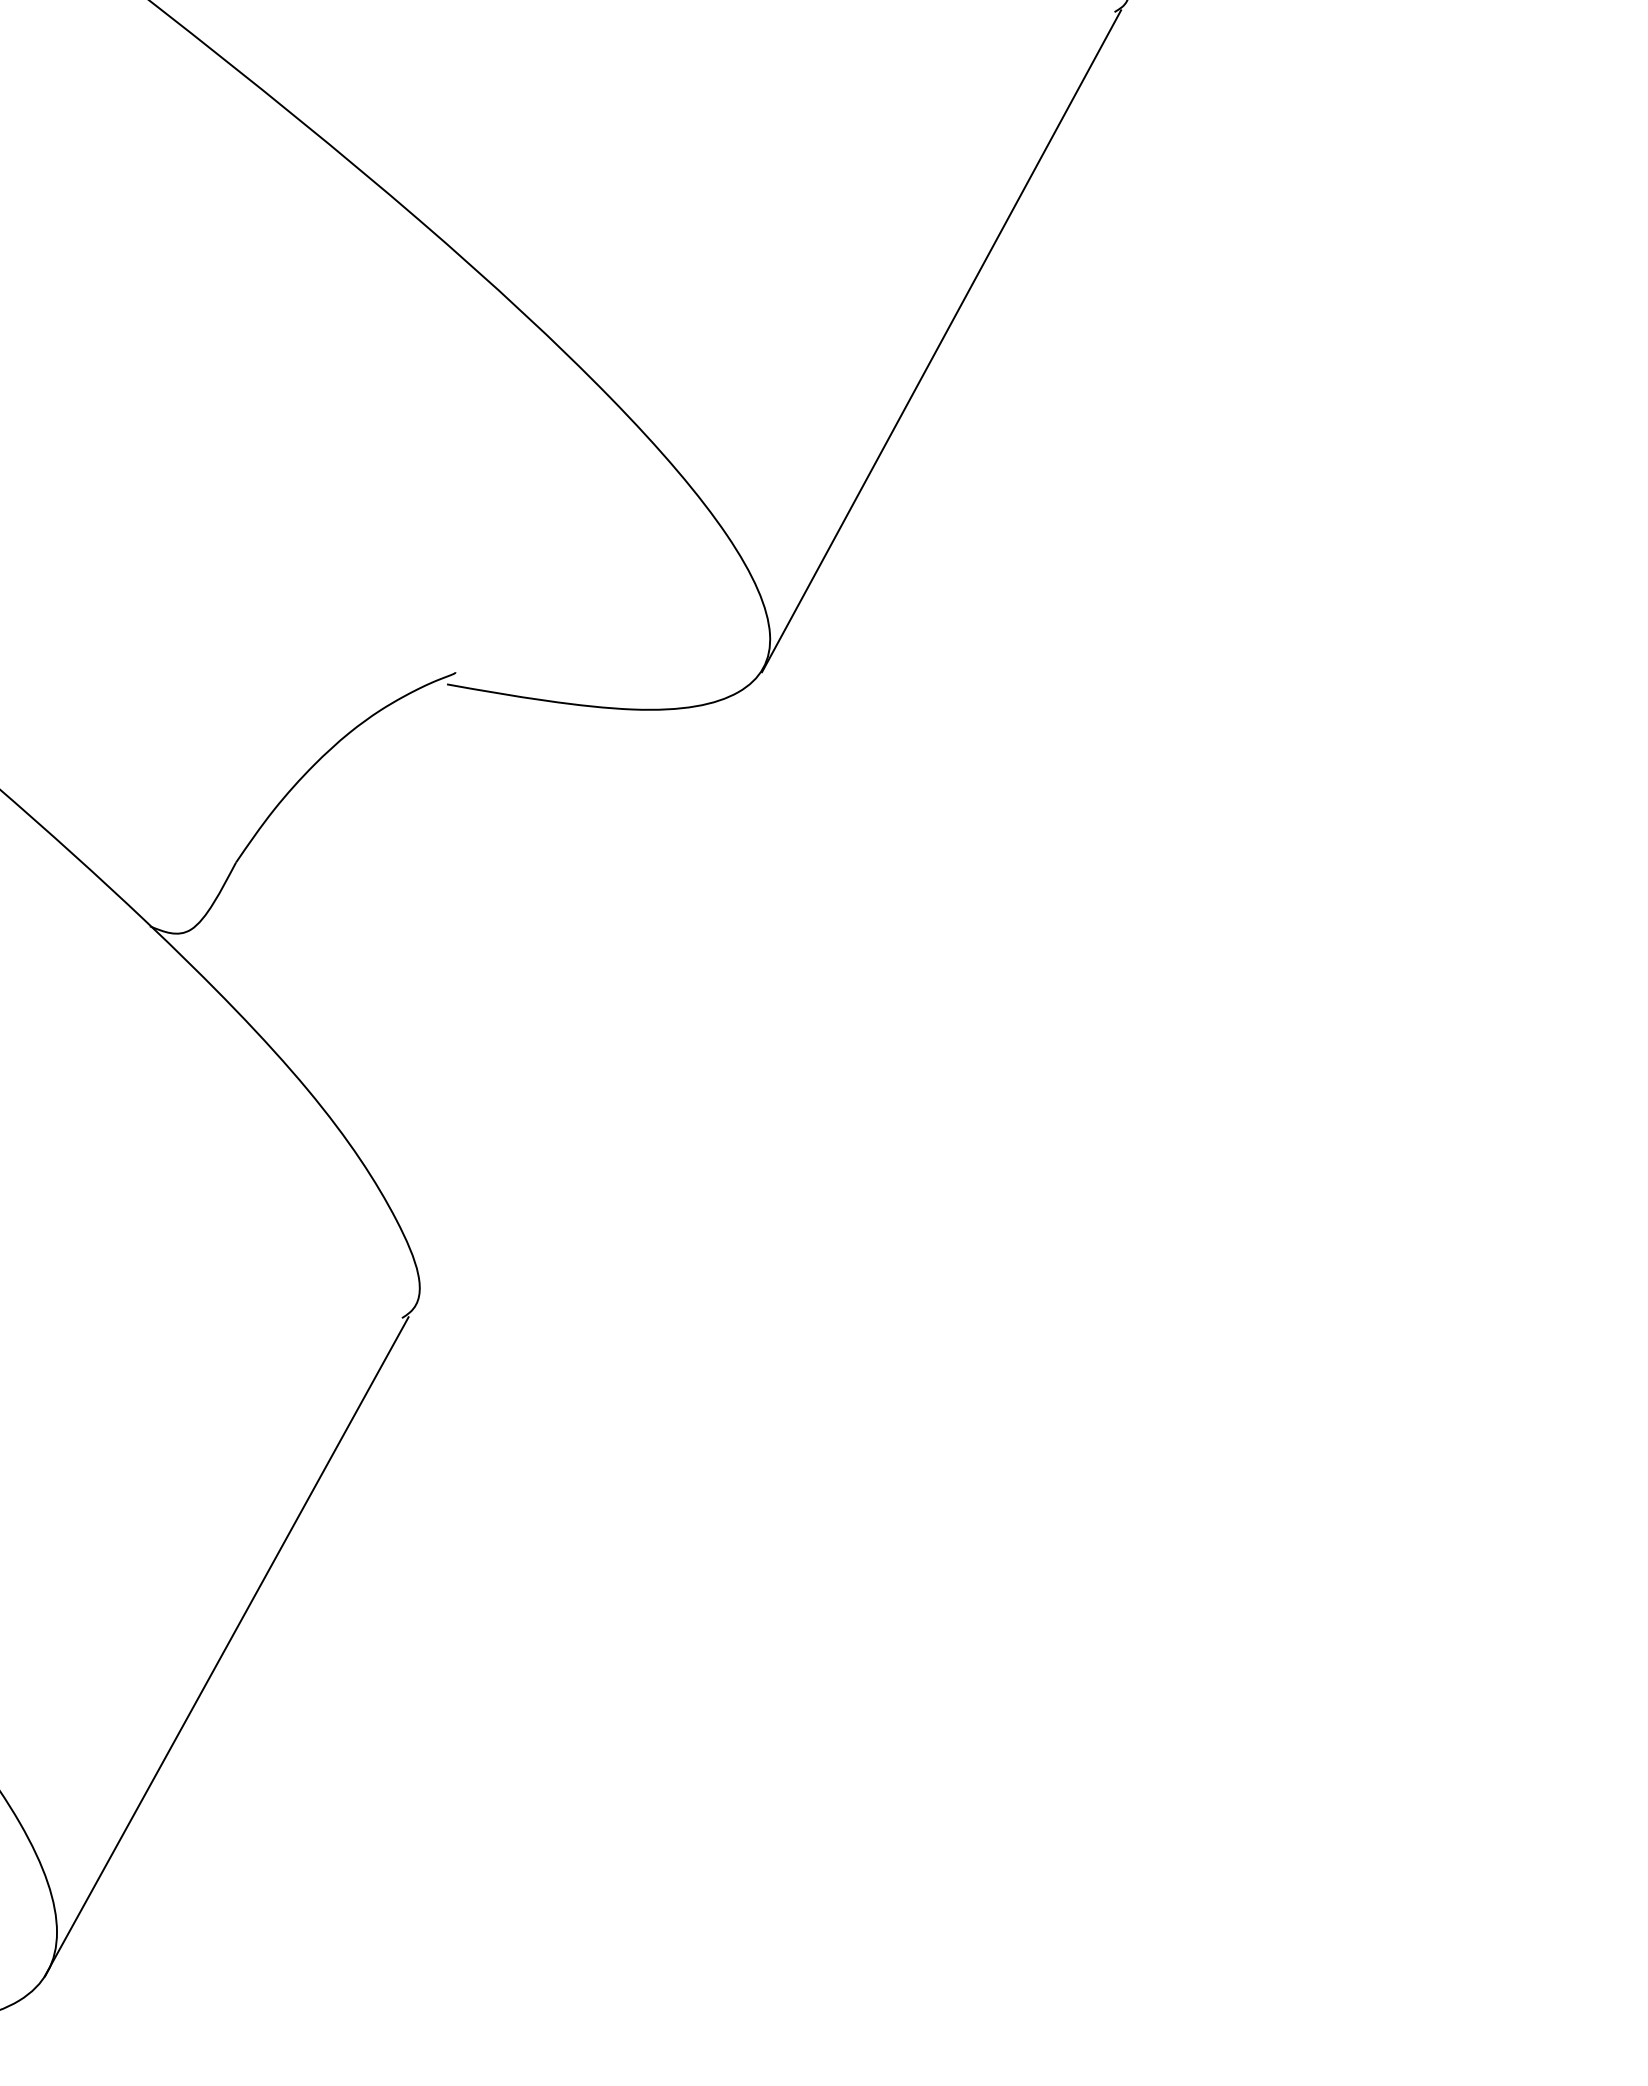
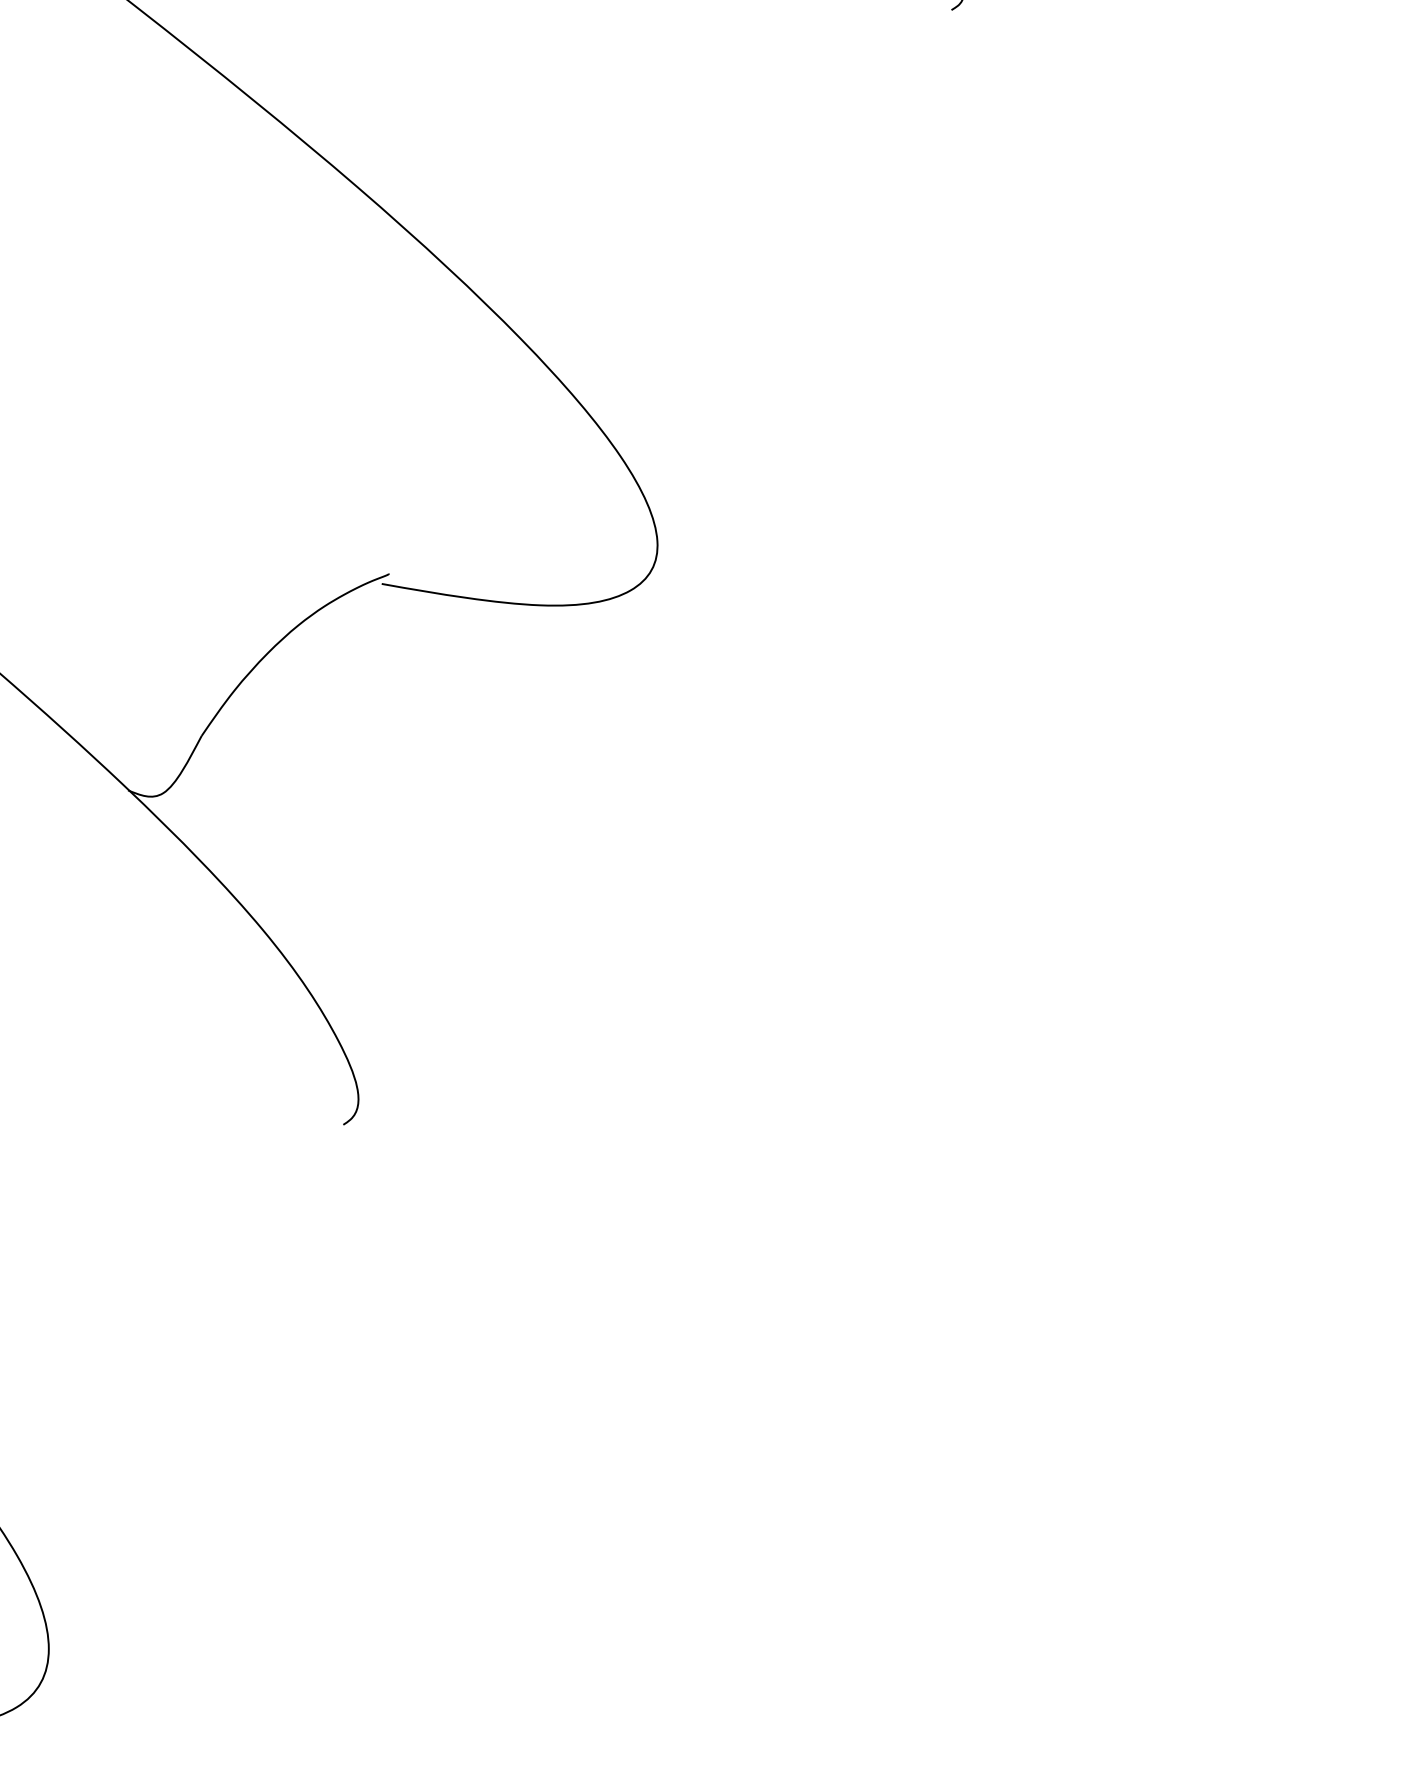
line: (941, 340) -> (803, 290), removed
line: (226, 1646) -> (193, 1405), removed

